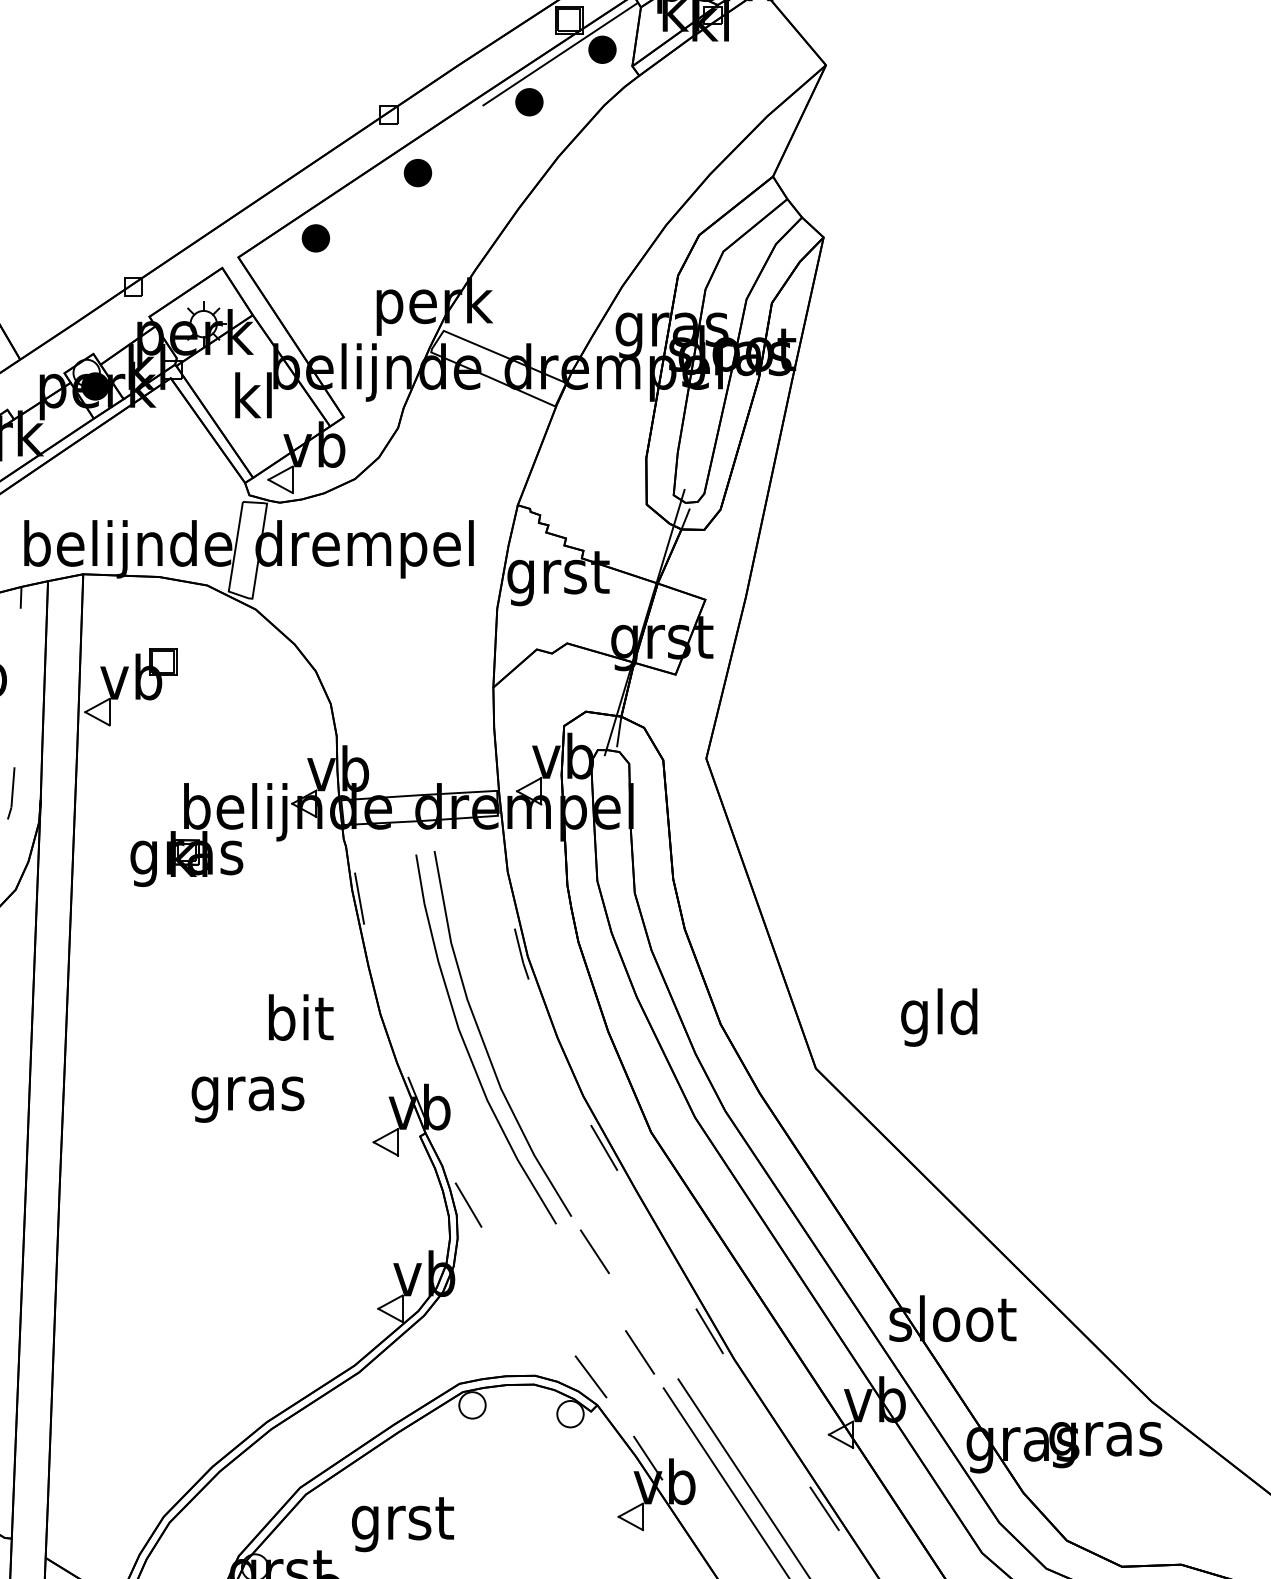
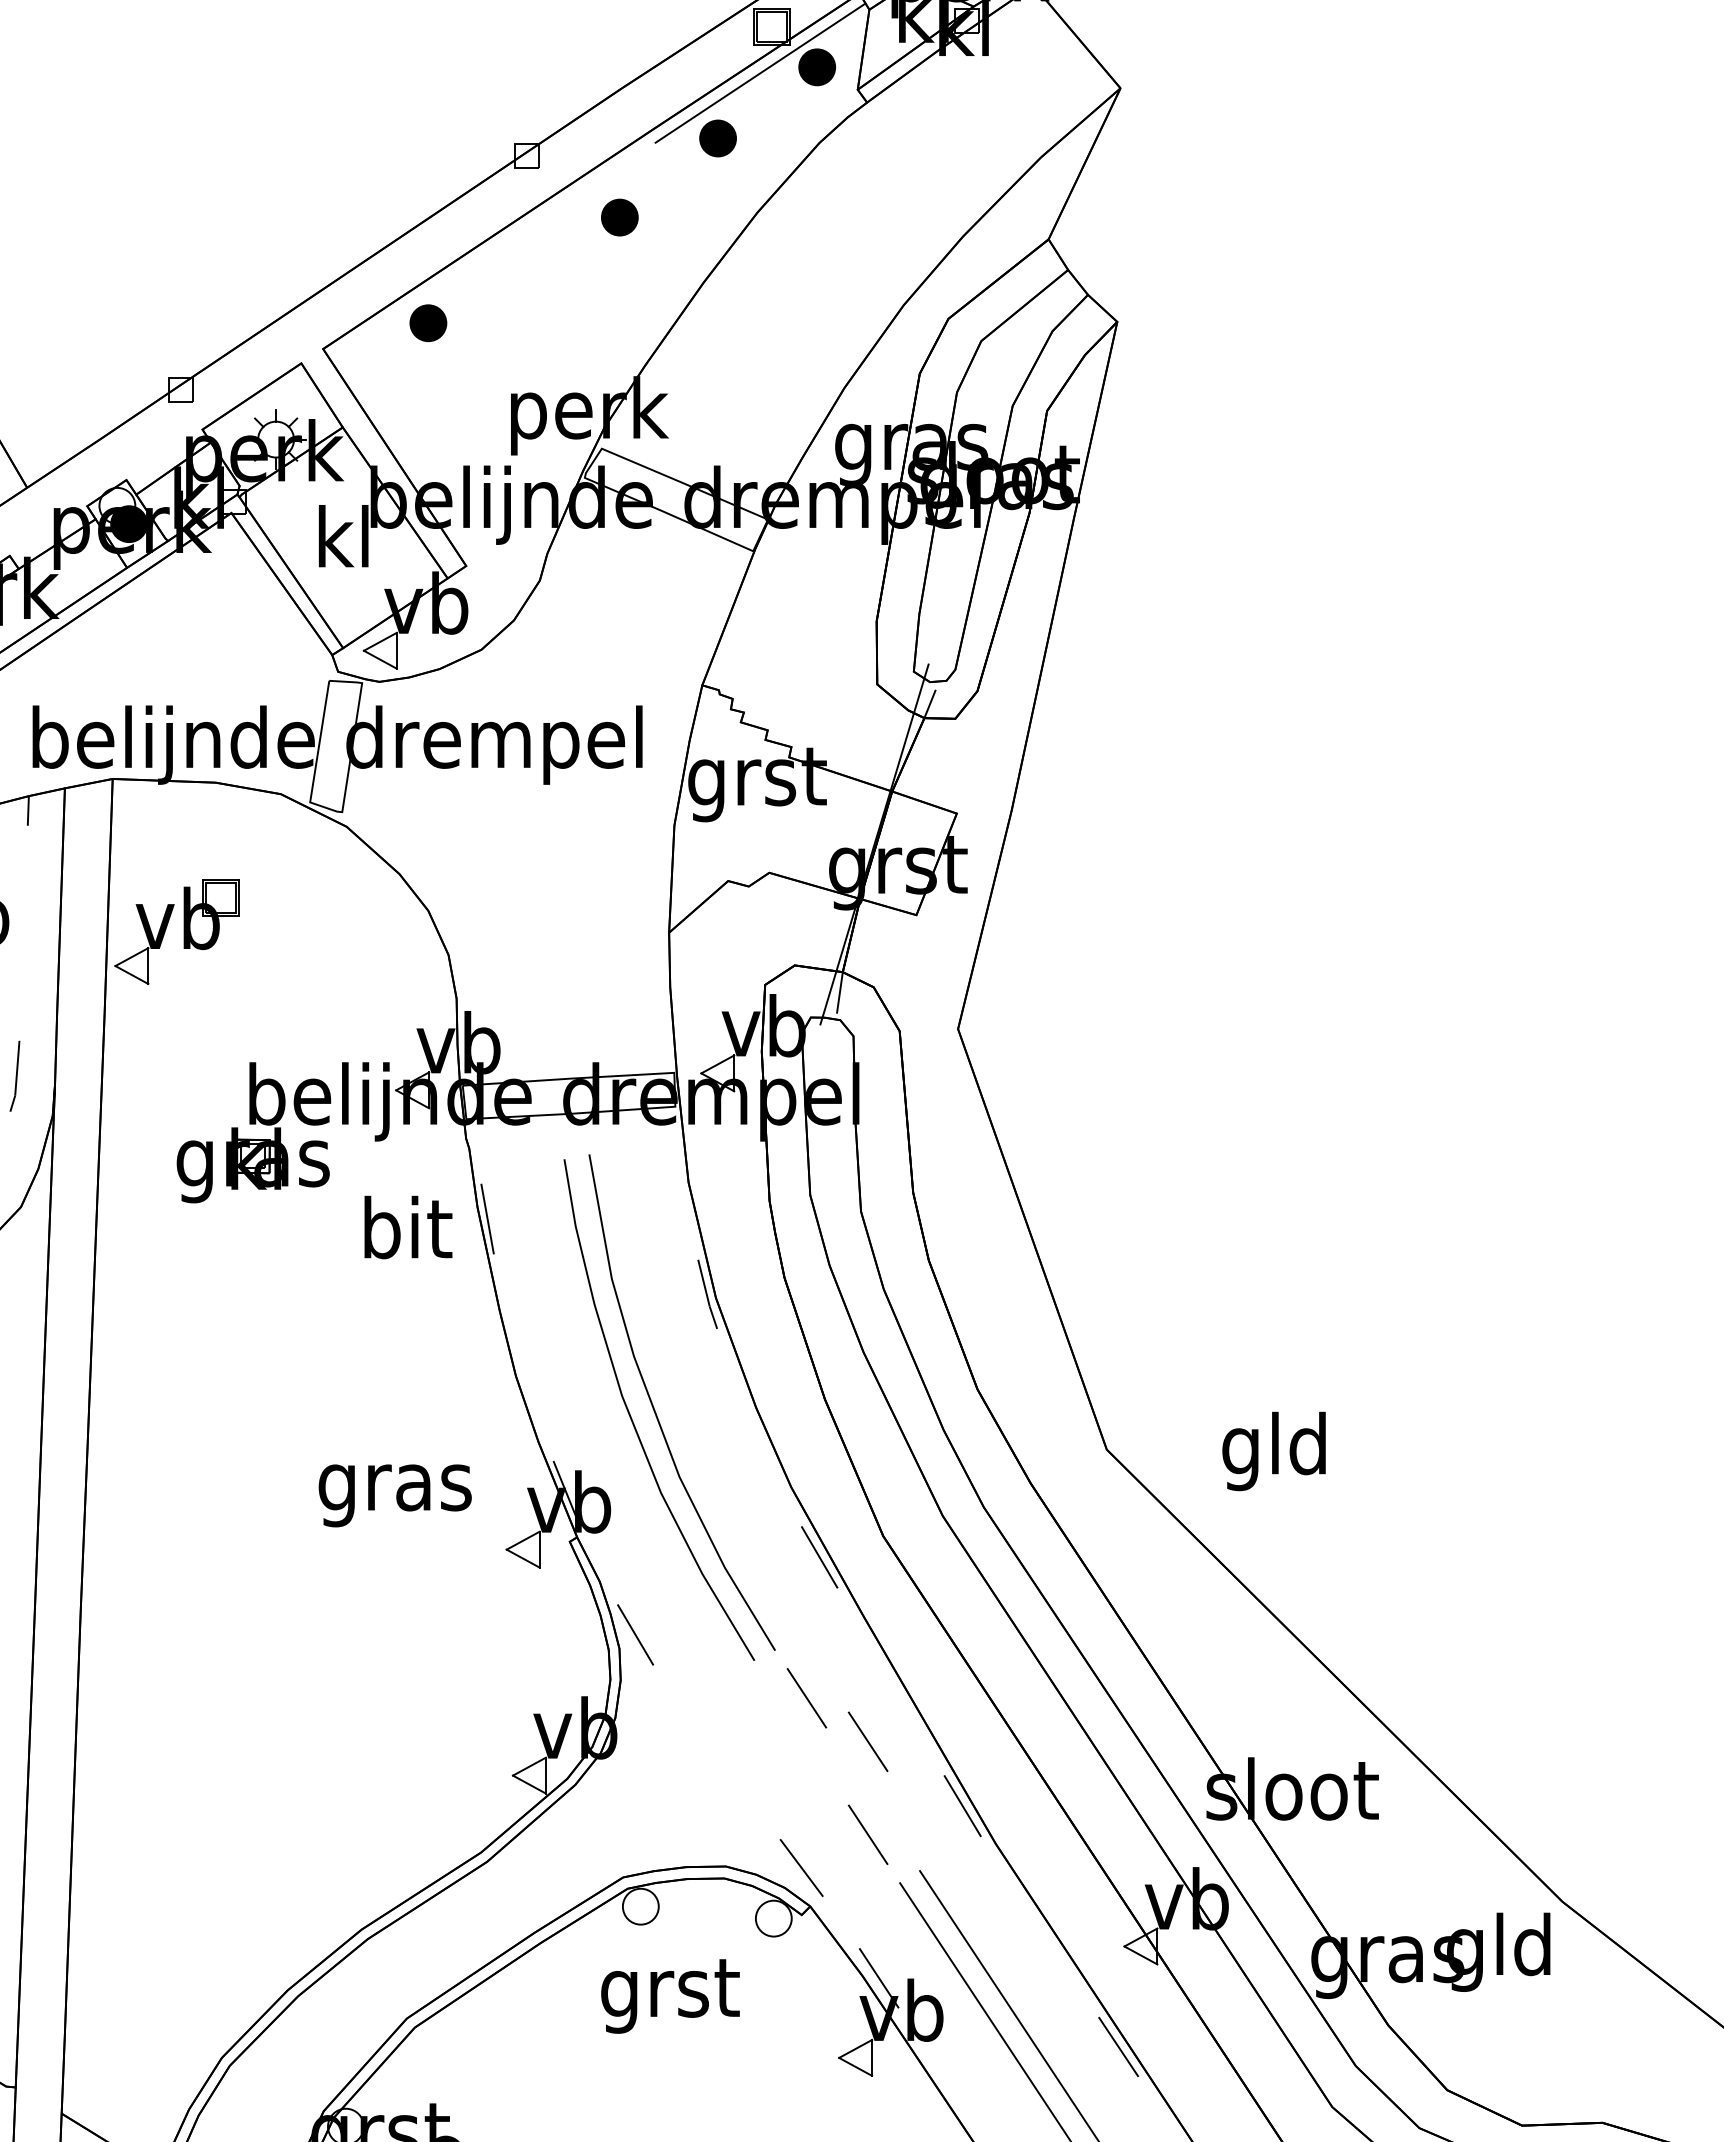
part: (417, 172) -> (619, 217), moved
text: (301, 1017) -> (408, 1227), moved
text: (938, 1017) -> (1273, 1451), moved
text: (247, 1099) -> (394, 1495), moved
line: (639, 1283) -> (867, 1741), added
text: (1105, 1438) -> (1499, 1951), gras -> gld
text: (402, 1524) -> (670, 1996), moved

